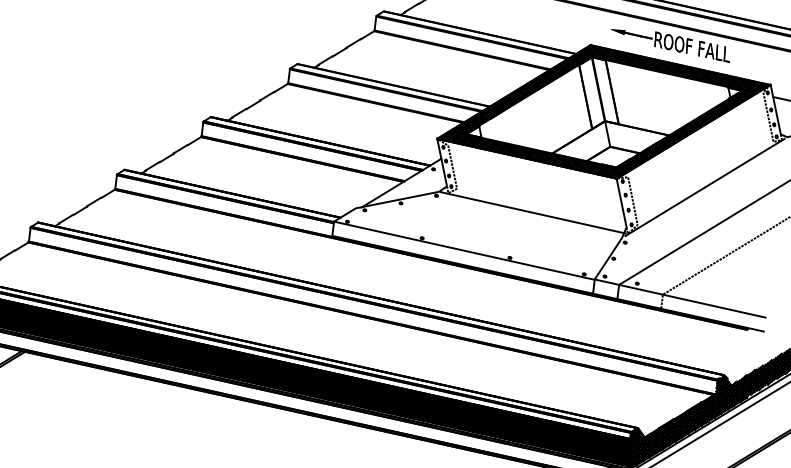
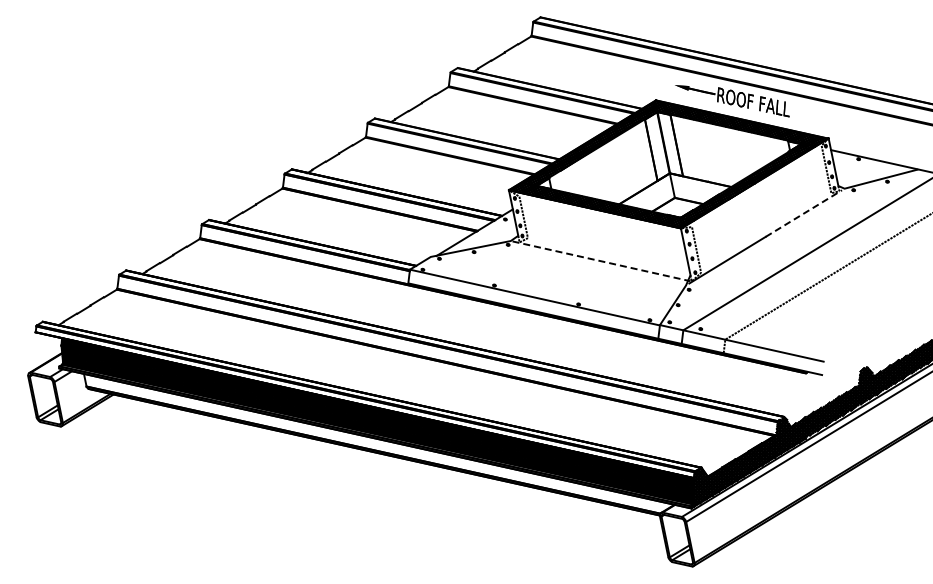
line: (744, 163) -> (803, 213), solid -> dashed
line: (532, 213) -> (600, 261), solid -> dashed

